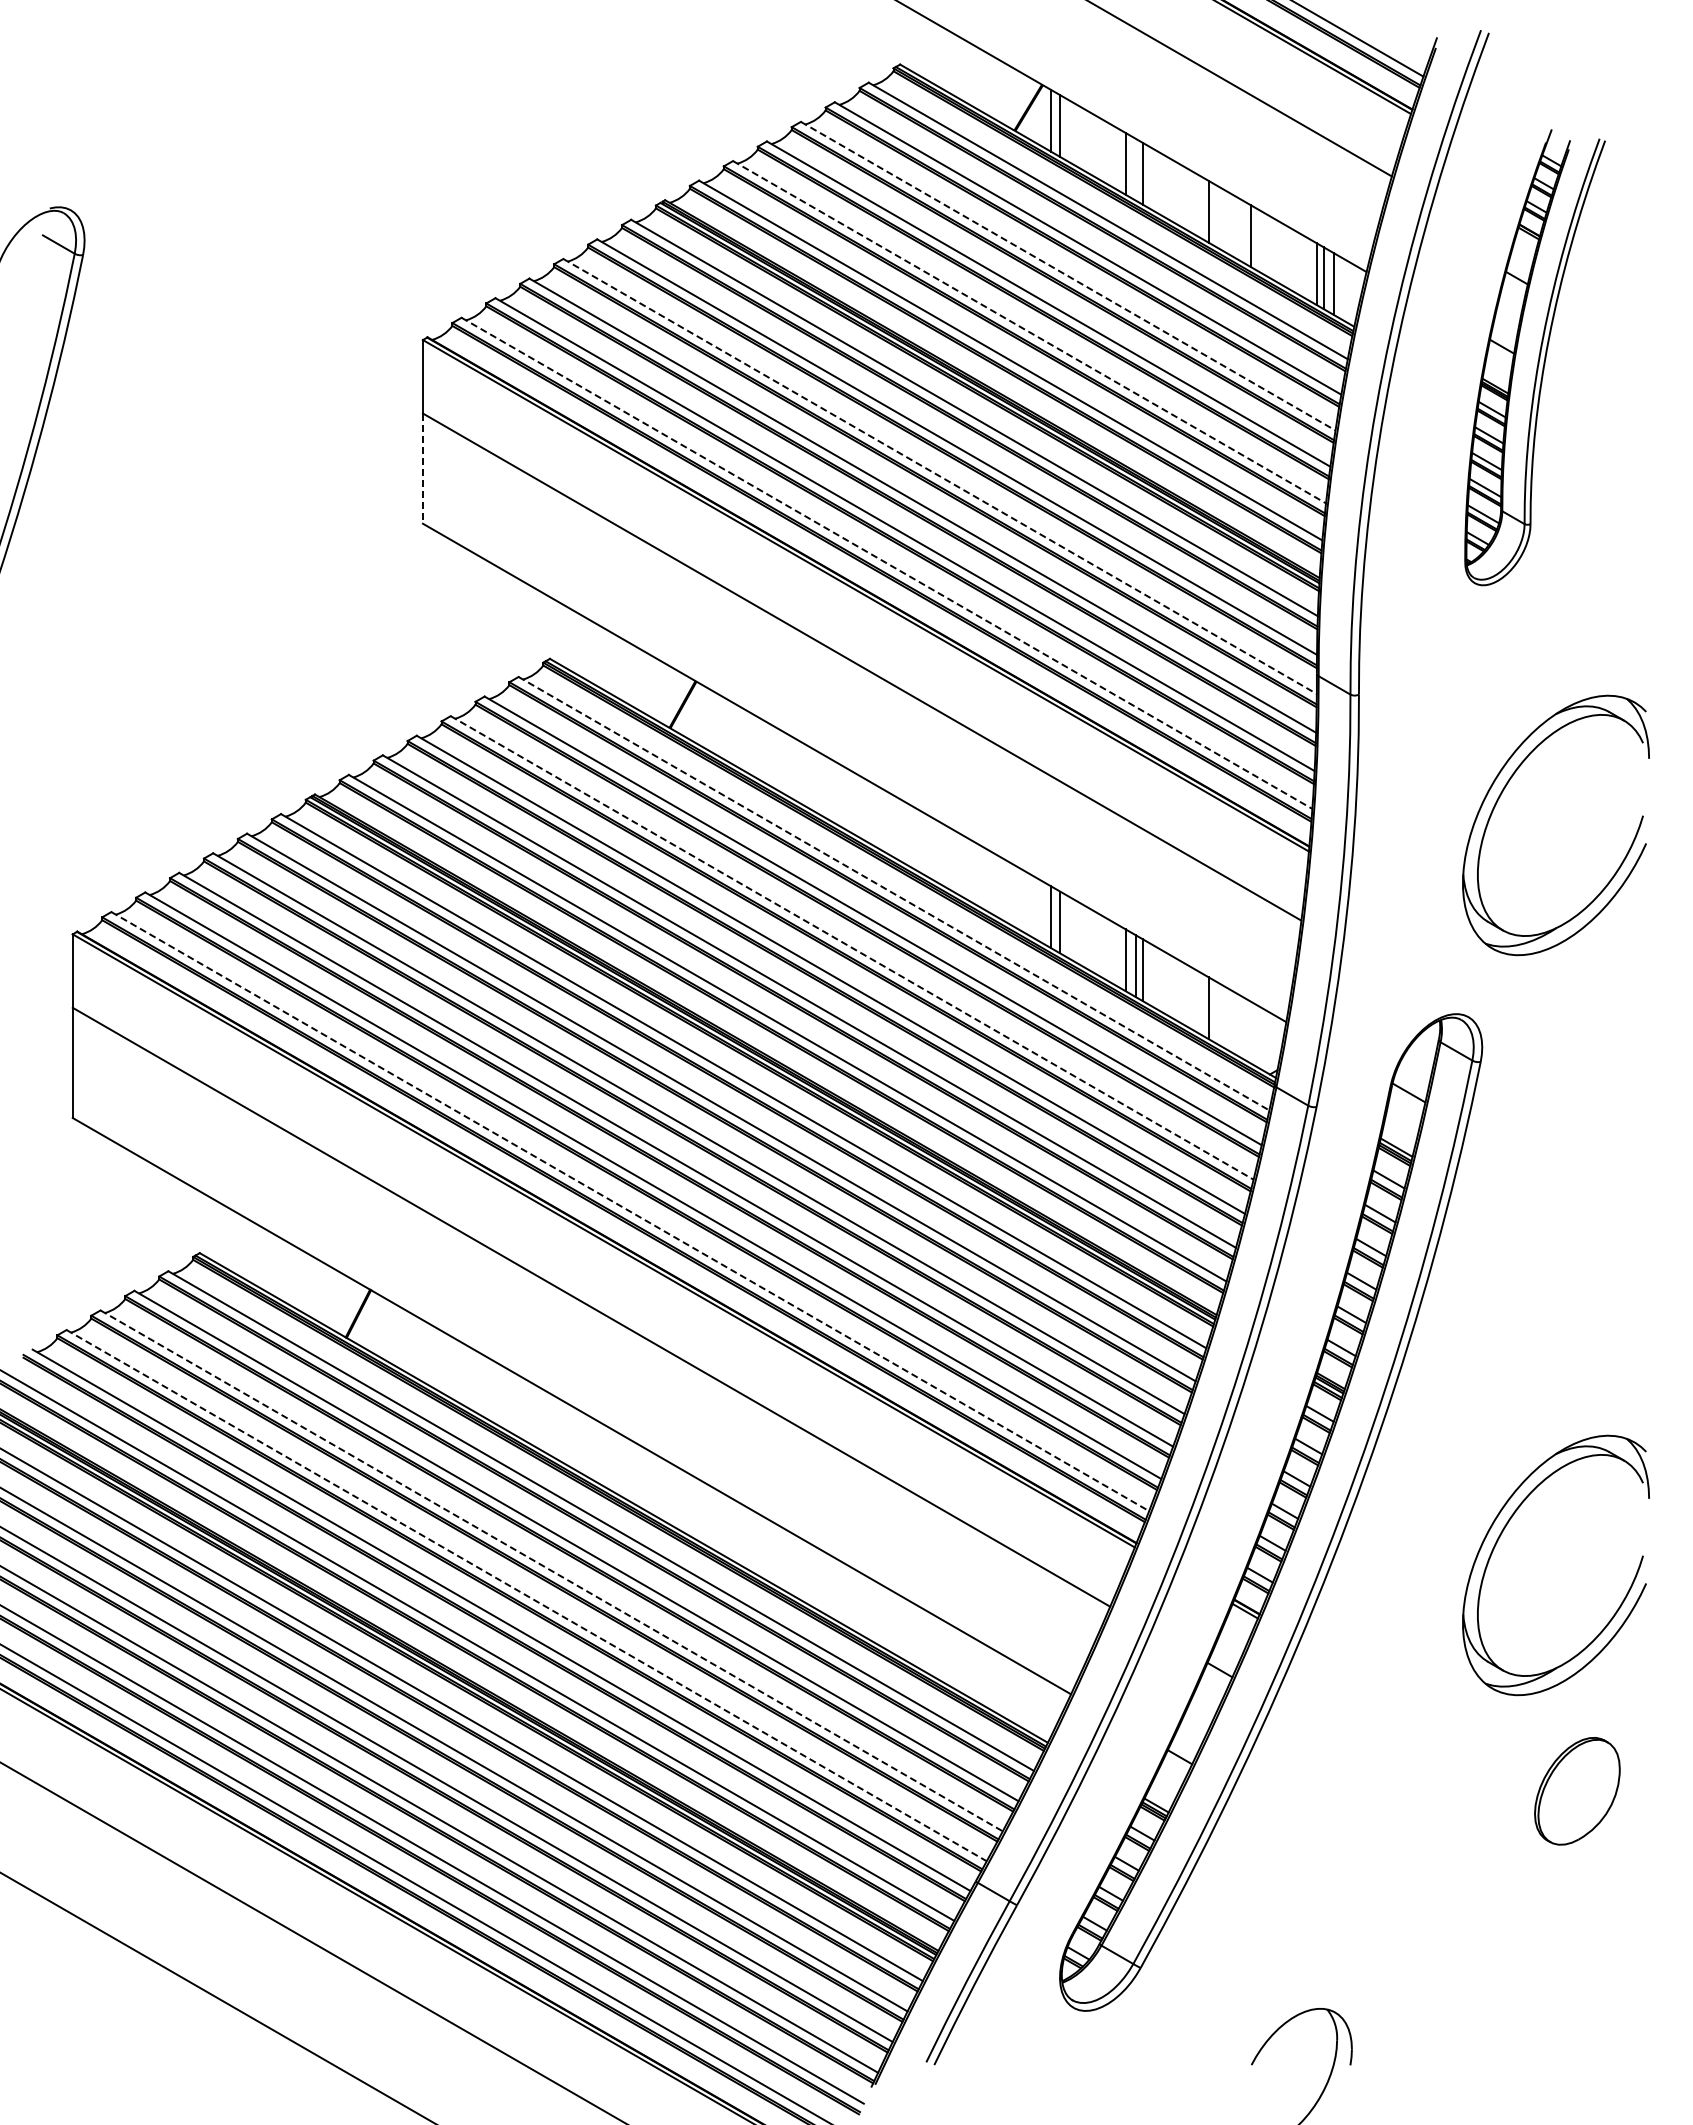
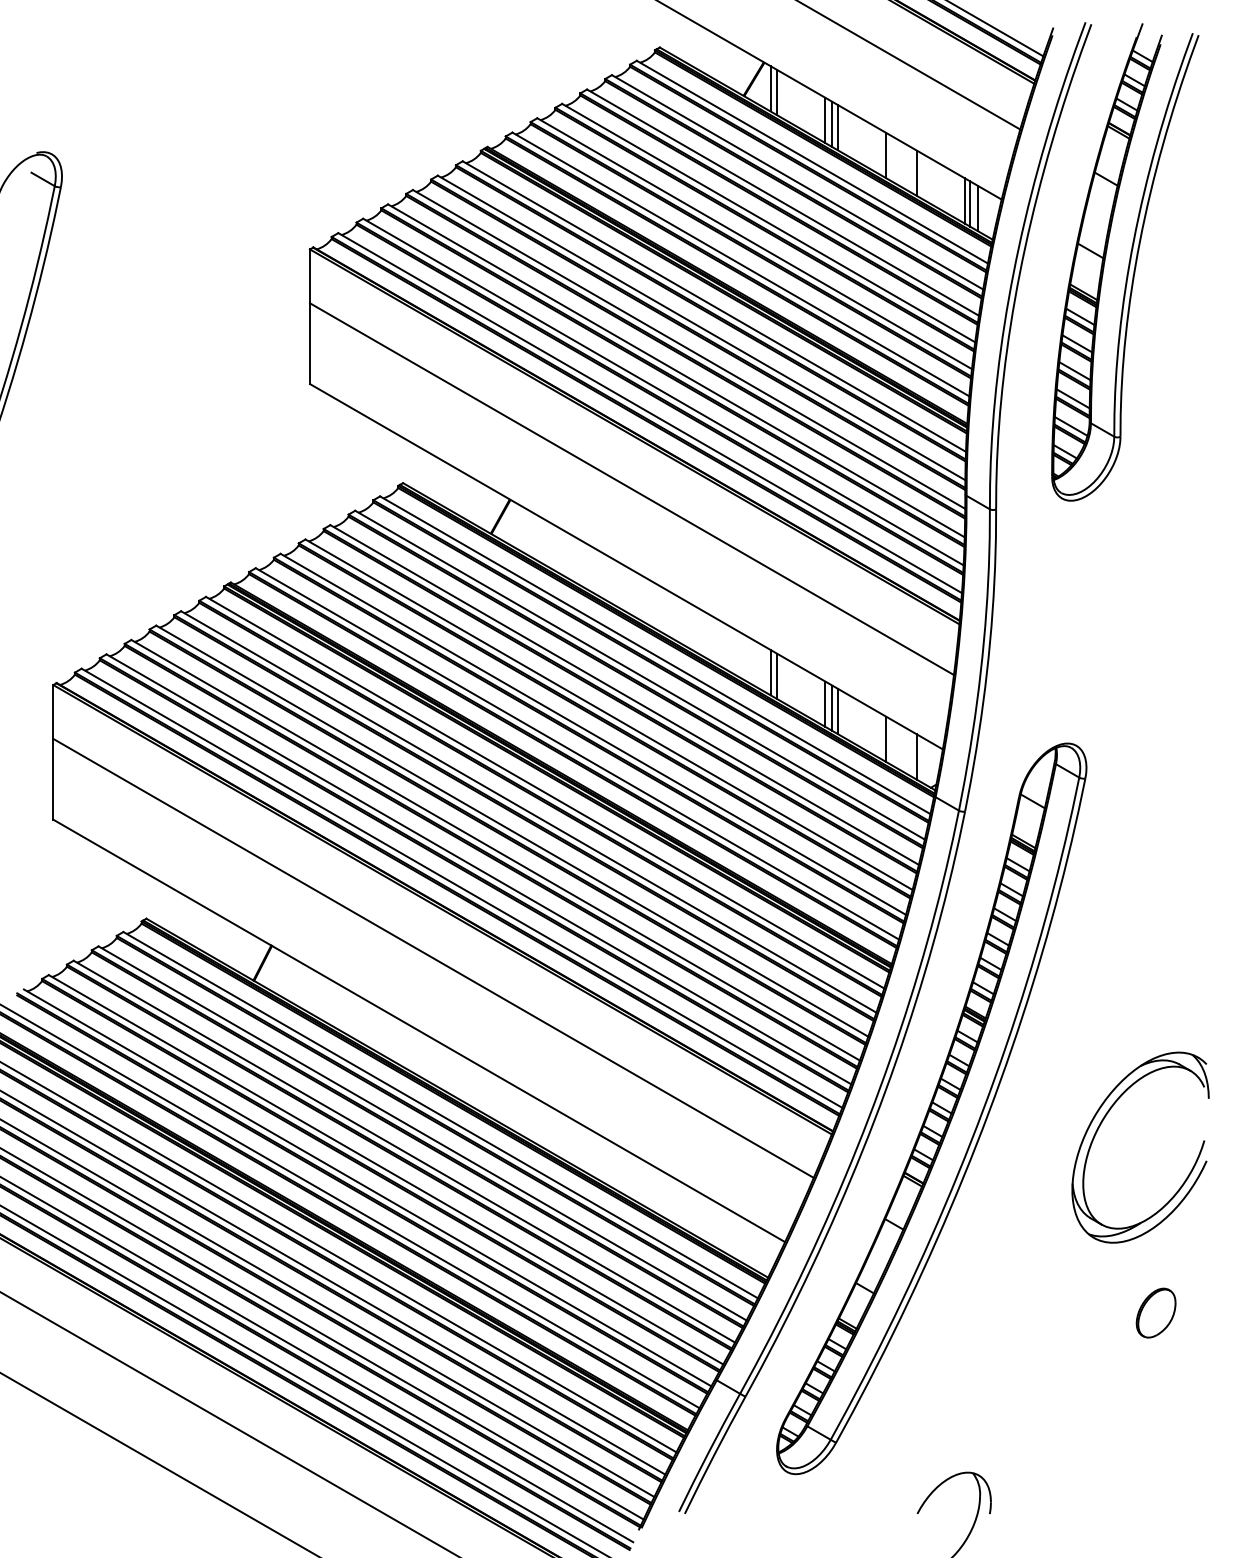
line: (1135, 169) -> (832, 124), added
line: (1068, 276) -> (783, 202), dashed -> solid
line: (1029, 332) -> (754, 243), dashed -> solid
part: (1534, 357) -> (1124, 262), size x1.43
line: (422, 469) -> (309, 344), dashed -> solid
line: (940, 476) -> (689, 349), dashed -> solid
line: (887, 563) -> (650, 413), dashed -> solid
part: (1500, 797) -> (1099, 584), removed
line: (894, 893) -> (655, 655), dashed -> solid
line: (852, 947) -> (624, 694), dashed -> solid
line: (1250, 1032) -> (916, 757), added
line: (630, 1211) -> (462, 888), dashed -> solid
line: (551, 1570) -> (404, 1151), dashed -> solid
line: (527, 1595) -> (386, 1169), dashed -> solid
part: (1576, 1790) -> (1155, 1312), size x0.62

